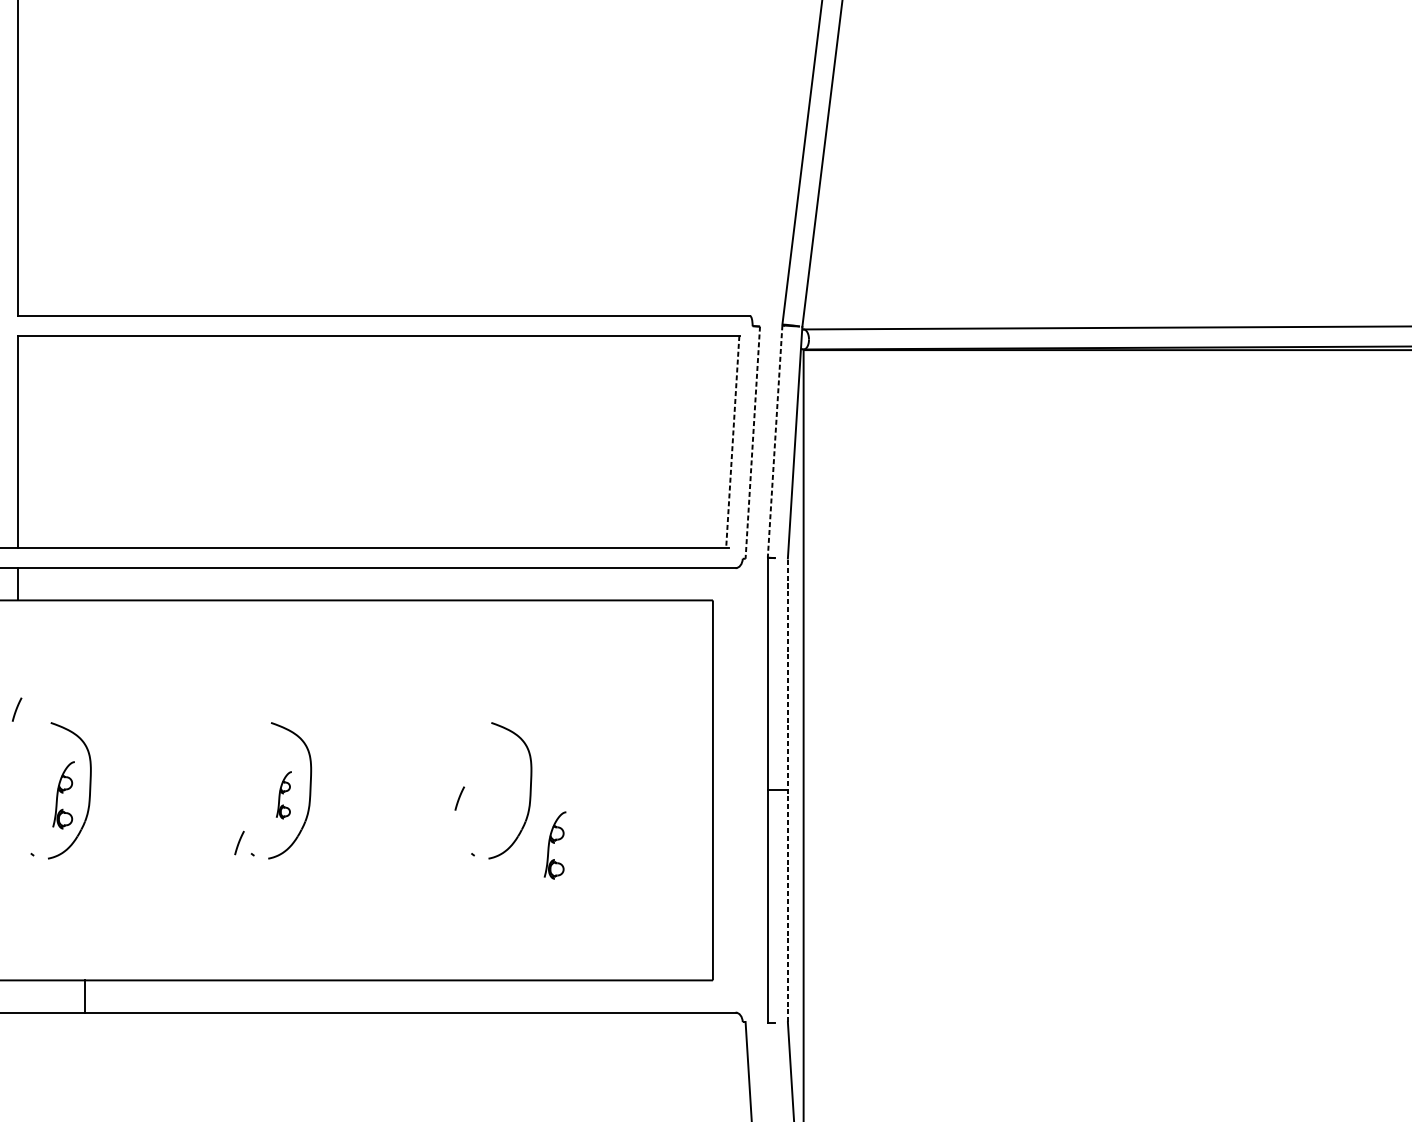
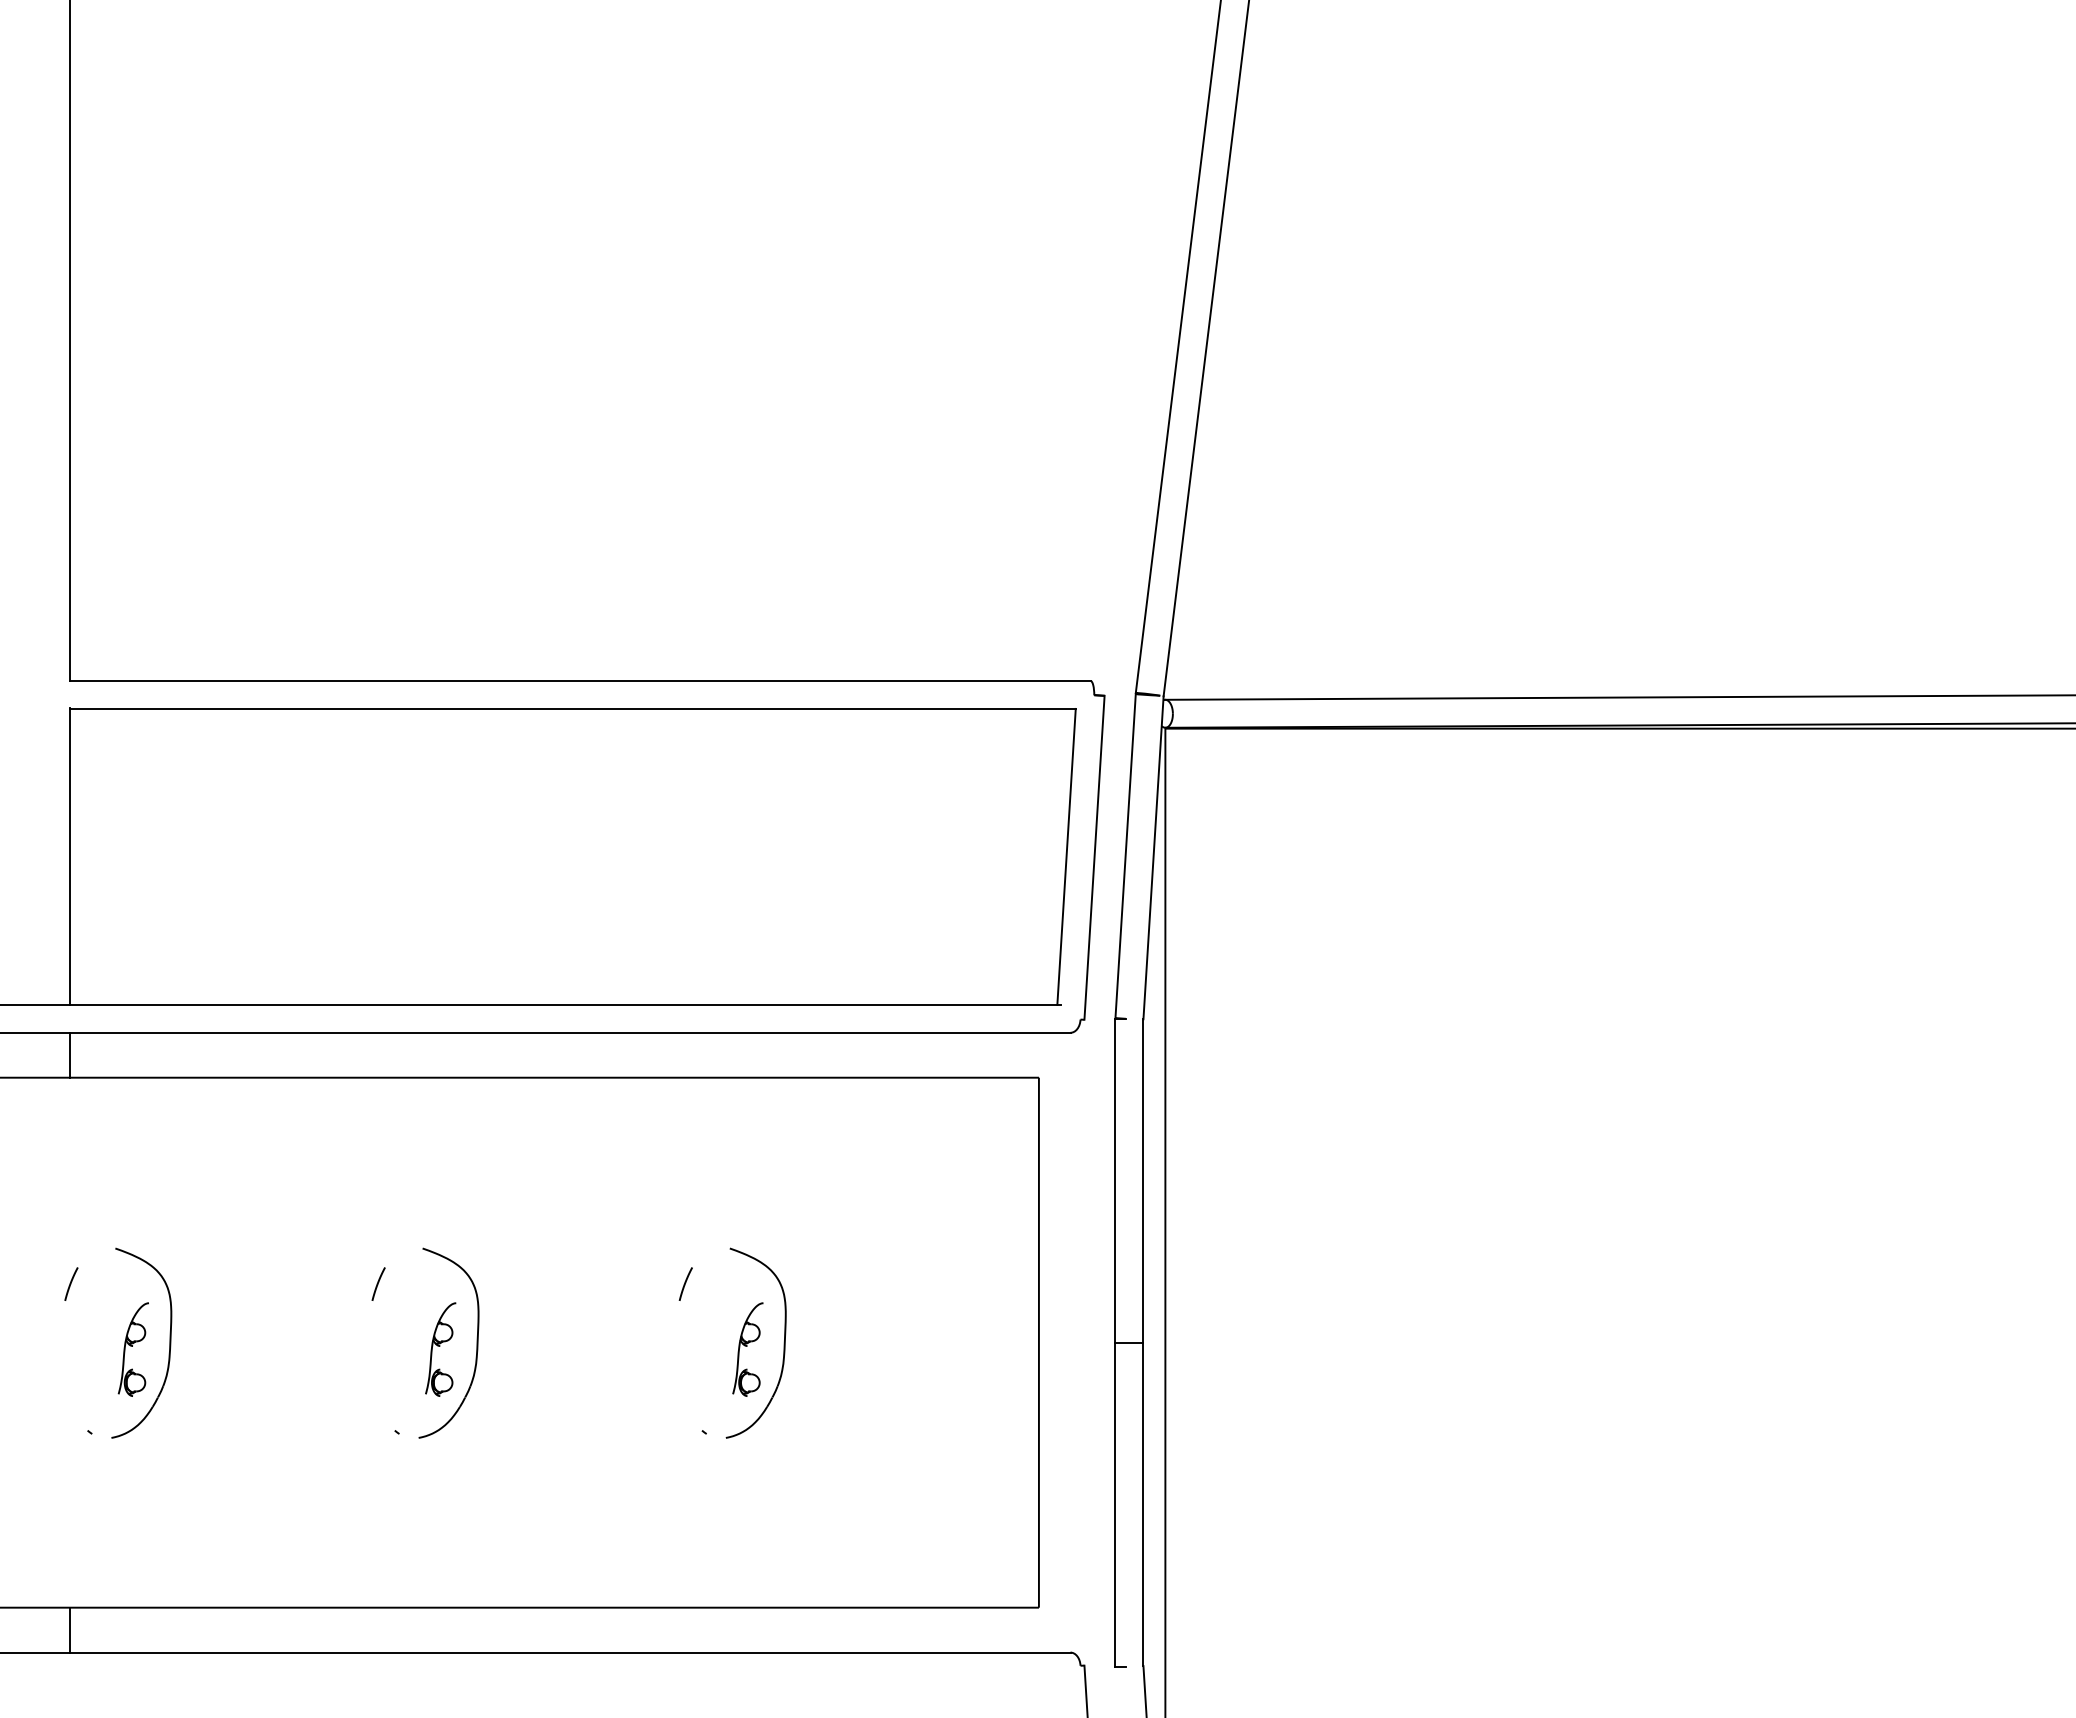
line: (775, 441) -> (1125, 856), dashed -> solid
line: (732, 442) -> (1066, 857), dashed -> solid
line: (752, 443) -> (1094, 858), dashed -> solid
curve: (17, 709) -> (71, 1283), moved
line: (787, 790) -> (1143, 1342), dashed -> solid
part: (283, 795) -> (440, 1349), size x1.43
line: (459, 798) -> (685, 1283), moved
line: (239, 842) -> (378, 1283), moved
part: (554, 845) -> (747, 1349), moved
line: (84, 996) -> (69, 1629), moved

